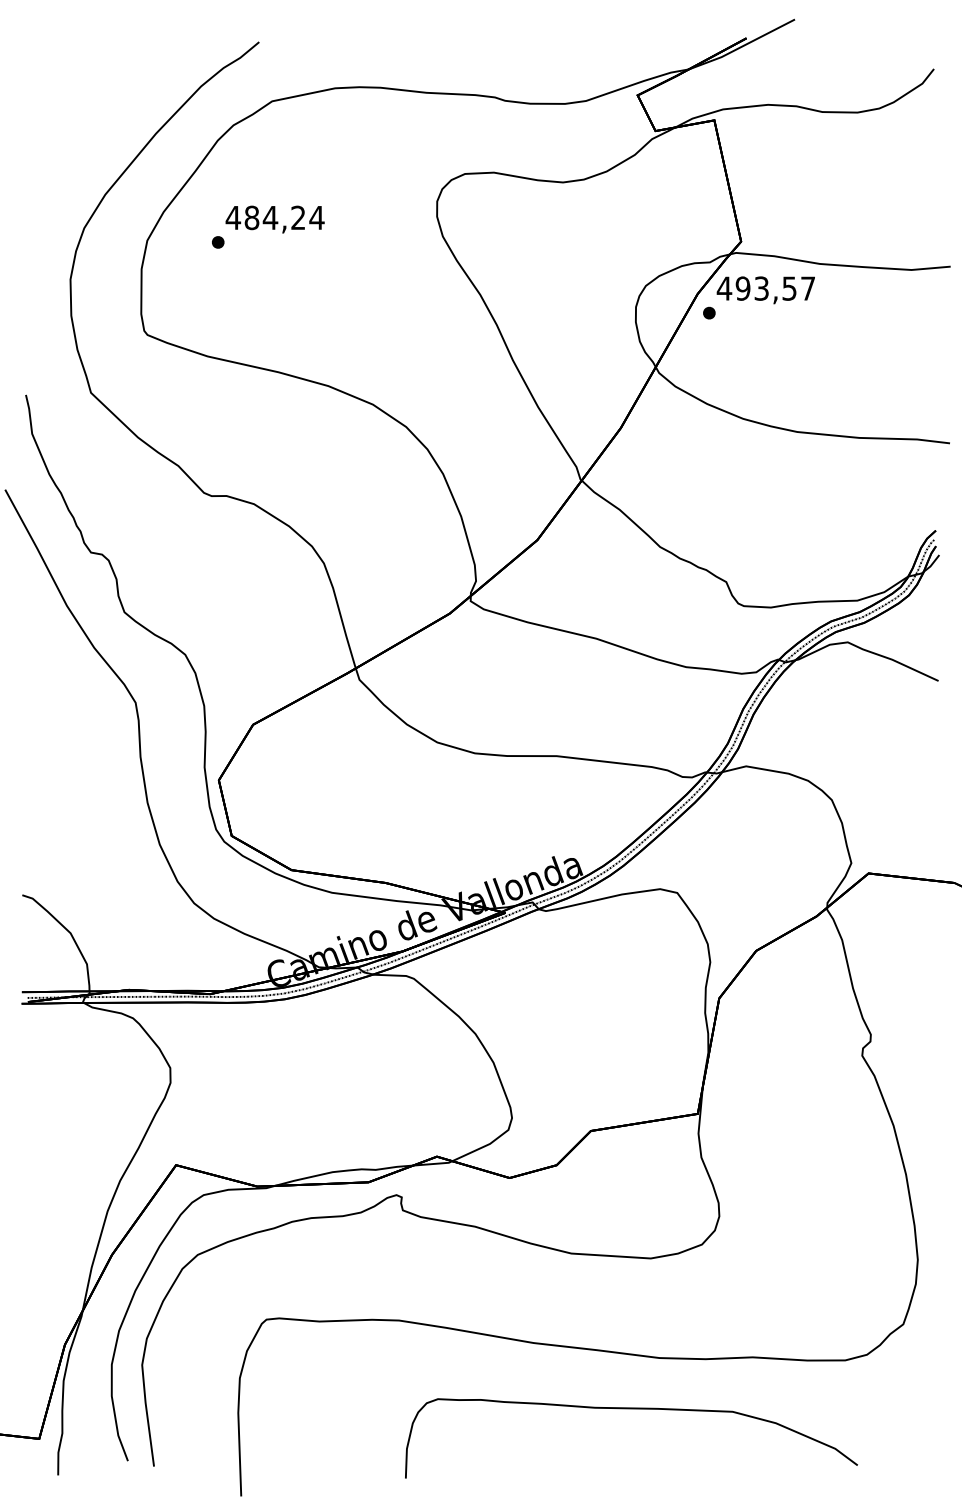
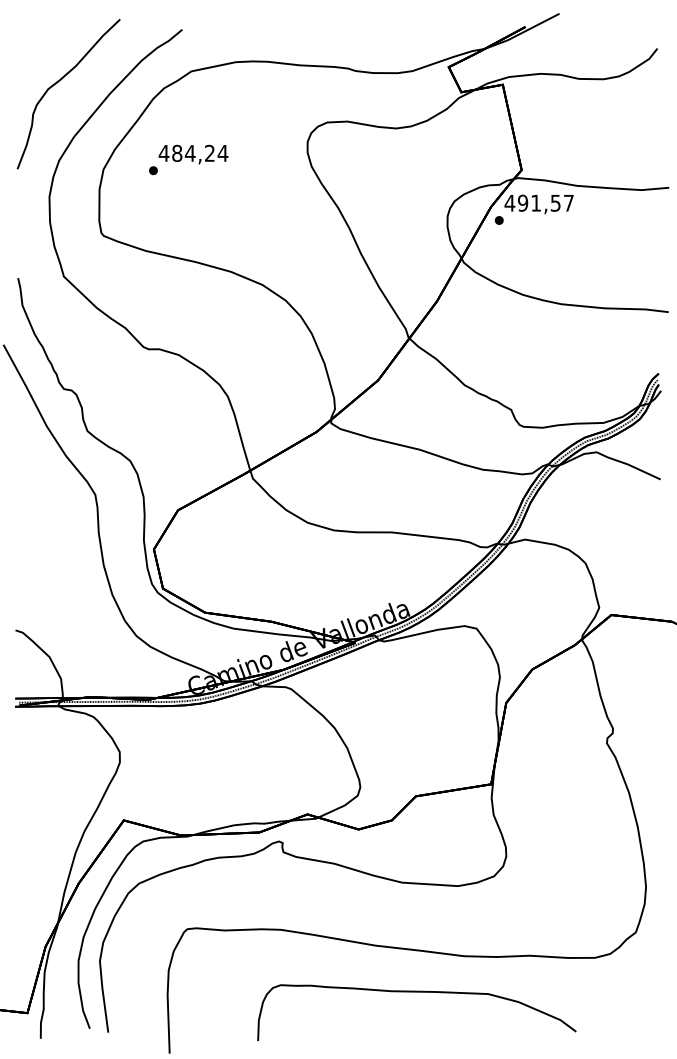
curve: (85, 115) -> (60, 81), added
text: (761, 288) -> (536, 203), 493,57 -> 491,57
curve: (631, 1409) -> (417, 992), moved

